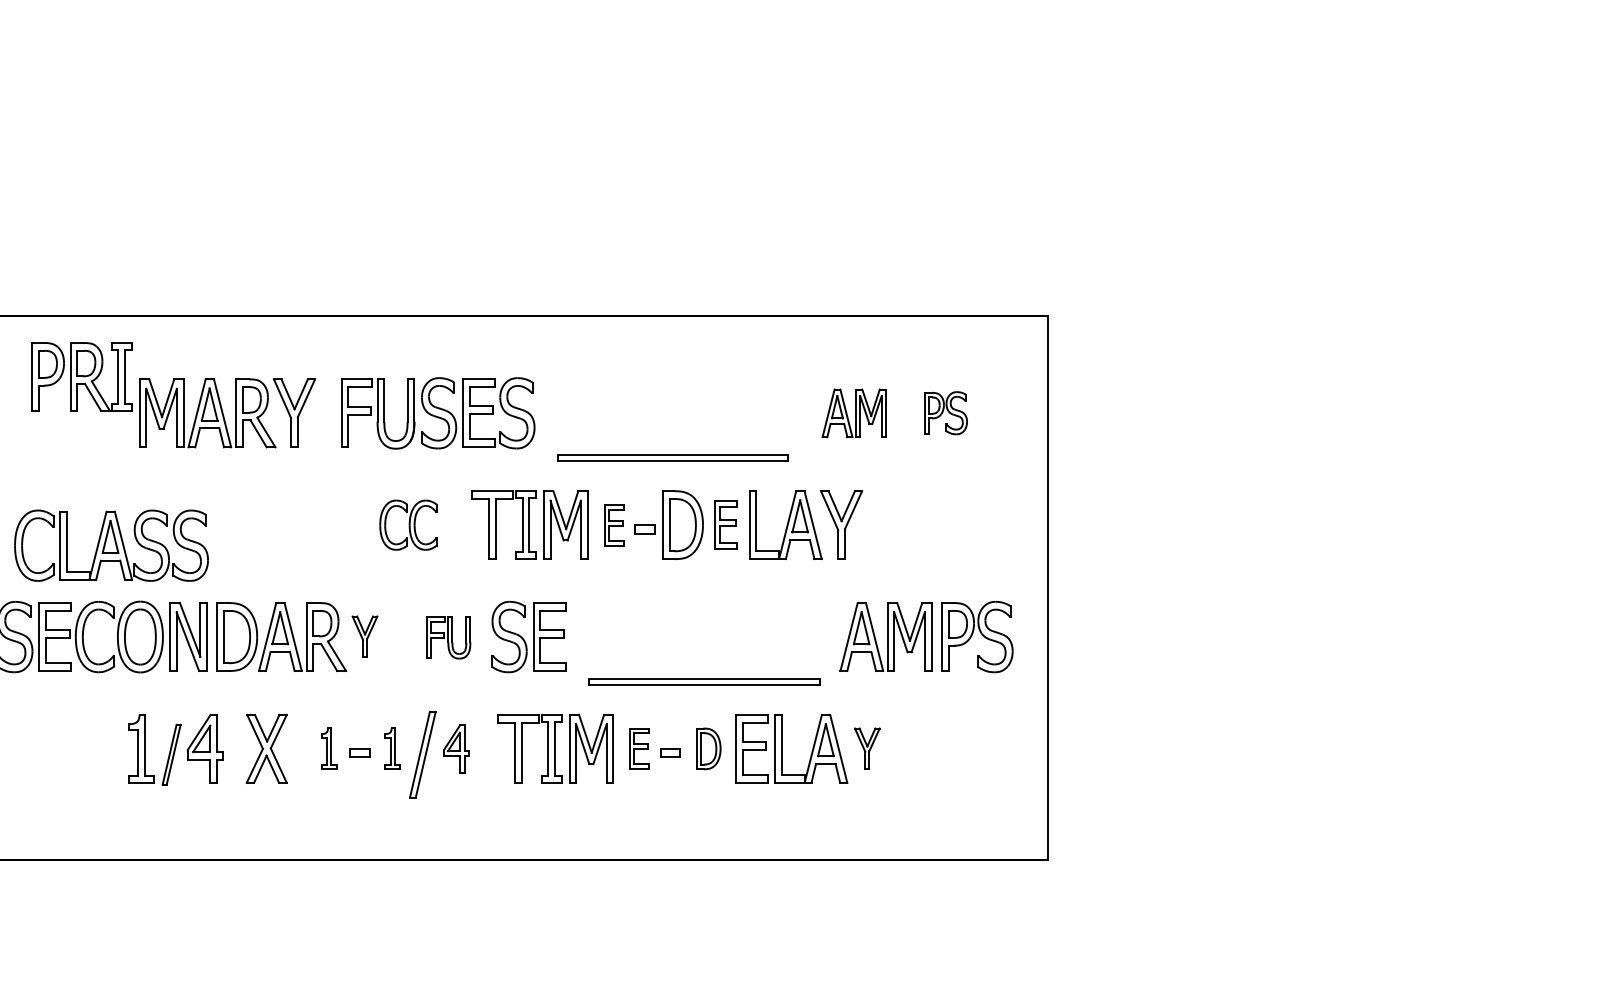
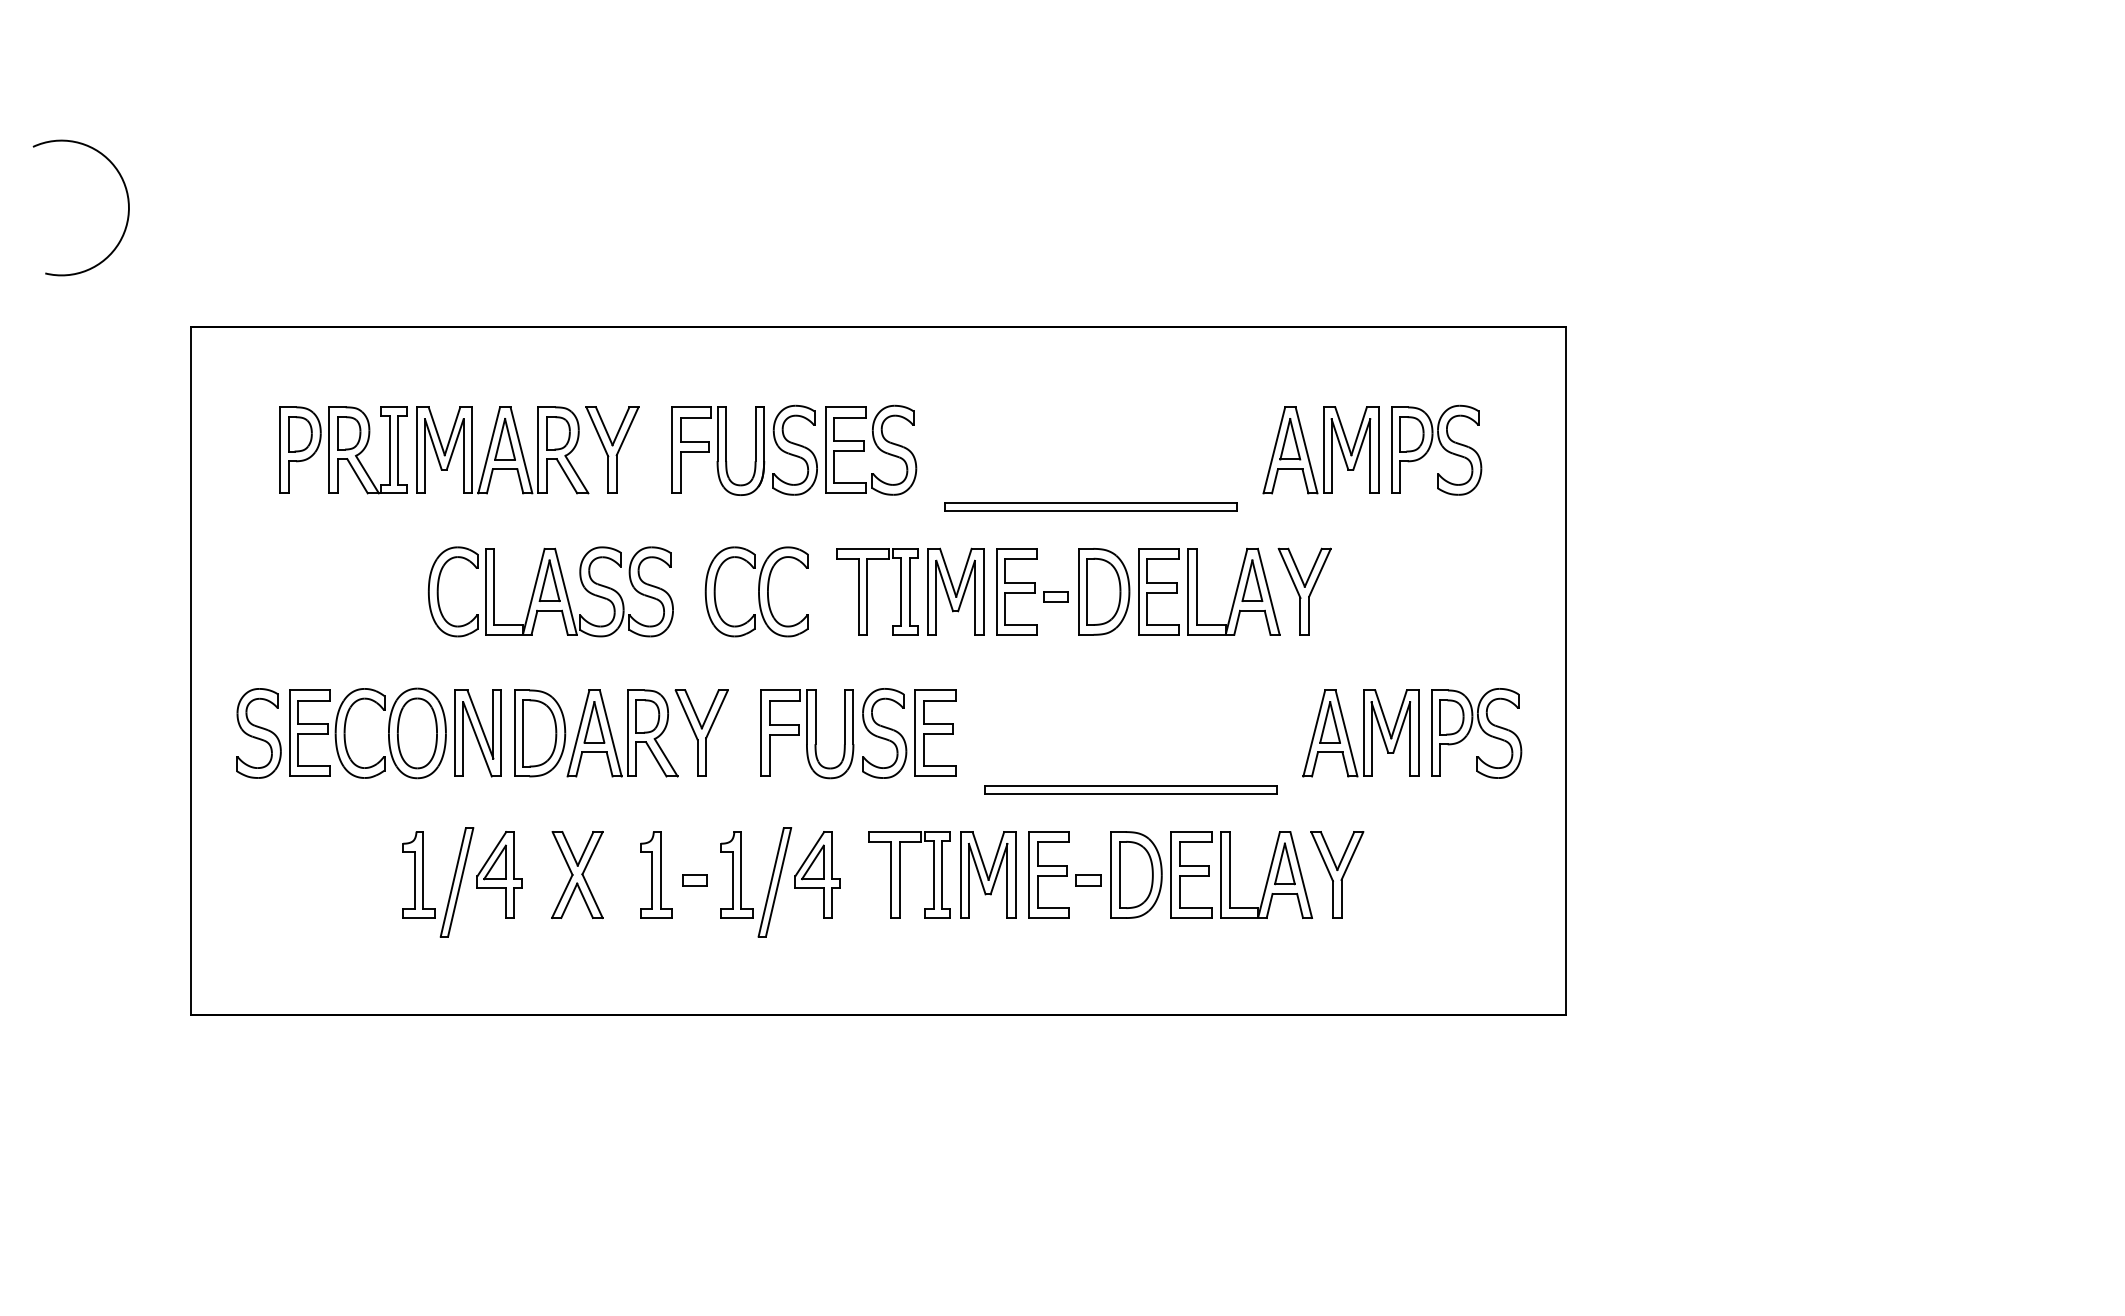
part: (81, 377) -> (343, 450), moved
part: (945, 412) -> (1436, 449), size x1.67
part: (854, 413) -> (1320, 450), size x1.43
part: (408, 524) -> (756, 591), size x1.43
part: (613, 524) -> (1016, 591), size x1.67
part: (725, 524) -> (1158, 591), size x1.43
part: (111, 545) -> (550, 591), moved
part: (364, 636) -> (701, 732), size x1.67
part: (448, 637) -> (807, 734), size x1.67
part: (329, 748) -> (656, 874), size x1.67
part: (392, 748) -> (736, 874), size x1.67
part: (456, 748) -> (817, 874), size x1.43
part: (639, 748) -> (1048, 874), size x1.67
part: (708, 748) -> (1136, 874), size x1.67
part: (867, 748) -> (1337, 874), size x1.67
part: (171, 754) -> (456, 882), size x1.43

